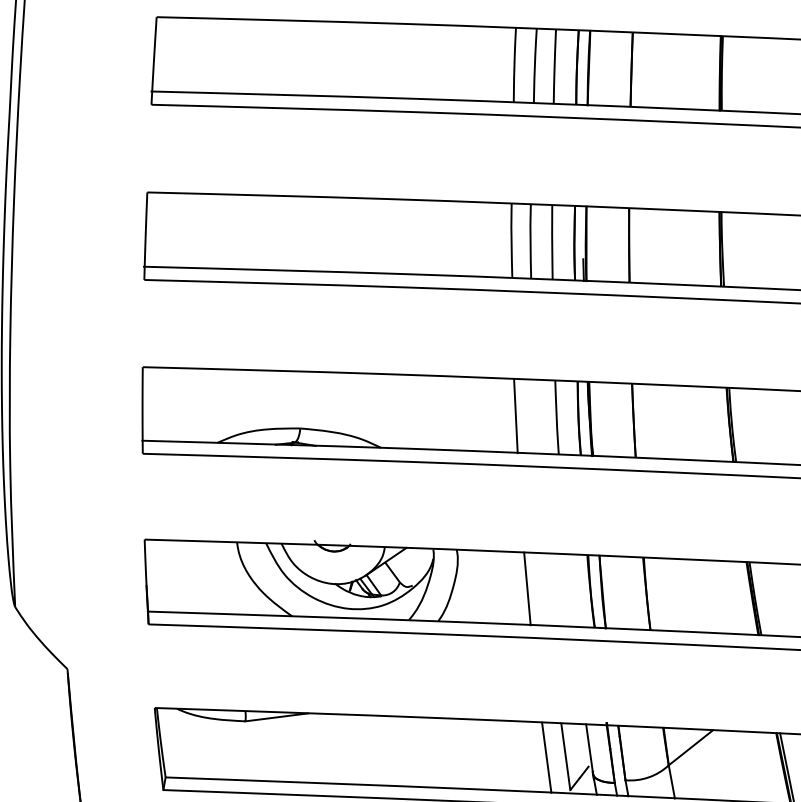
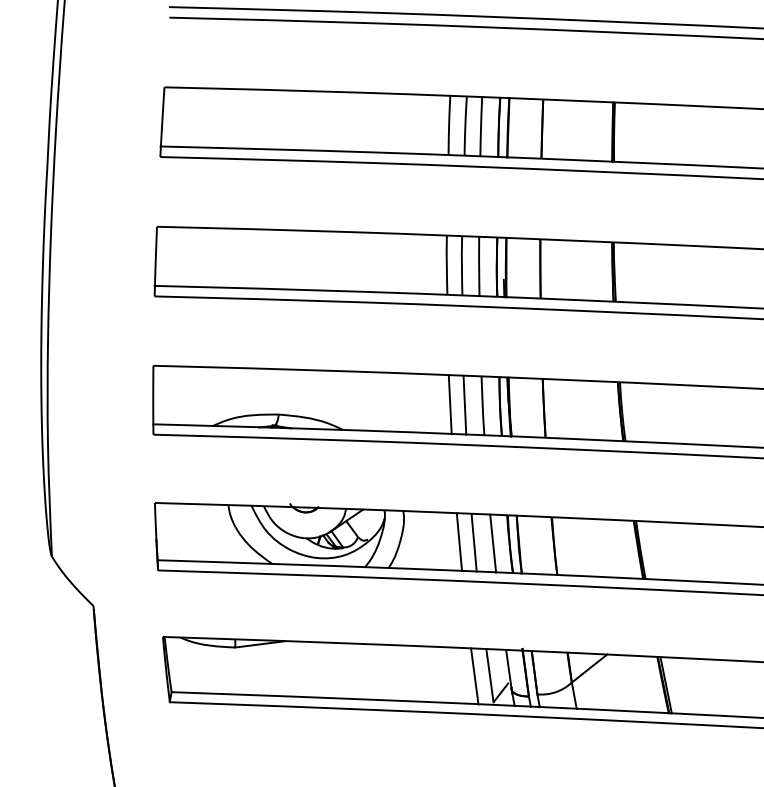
line: (533, 415) -> (464, 404), added
line: (545, 589) -> (473, 542), added
line: (570, 590) -> (493, 543), added

